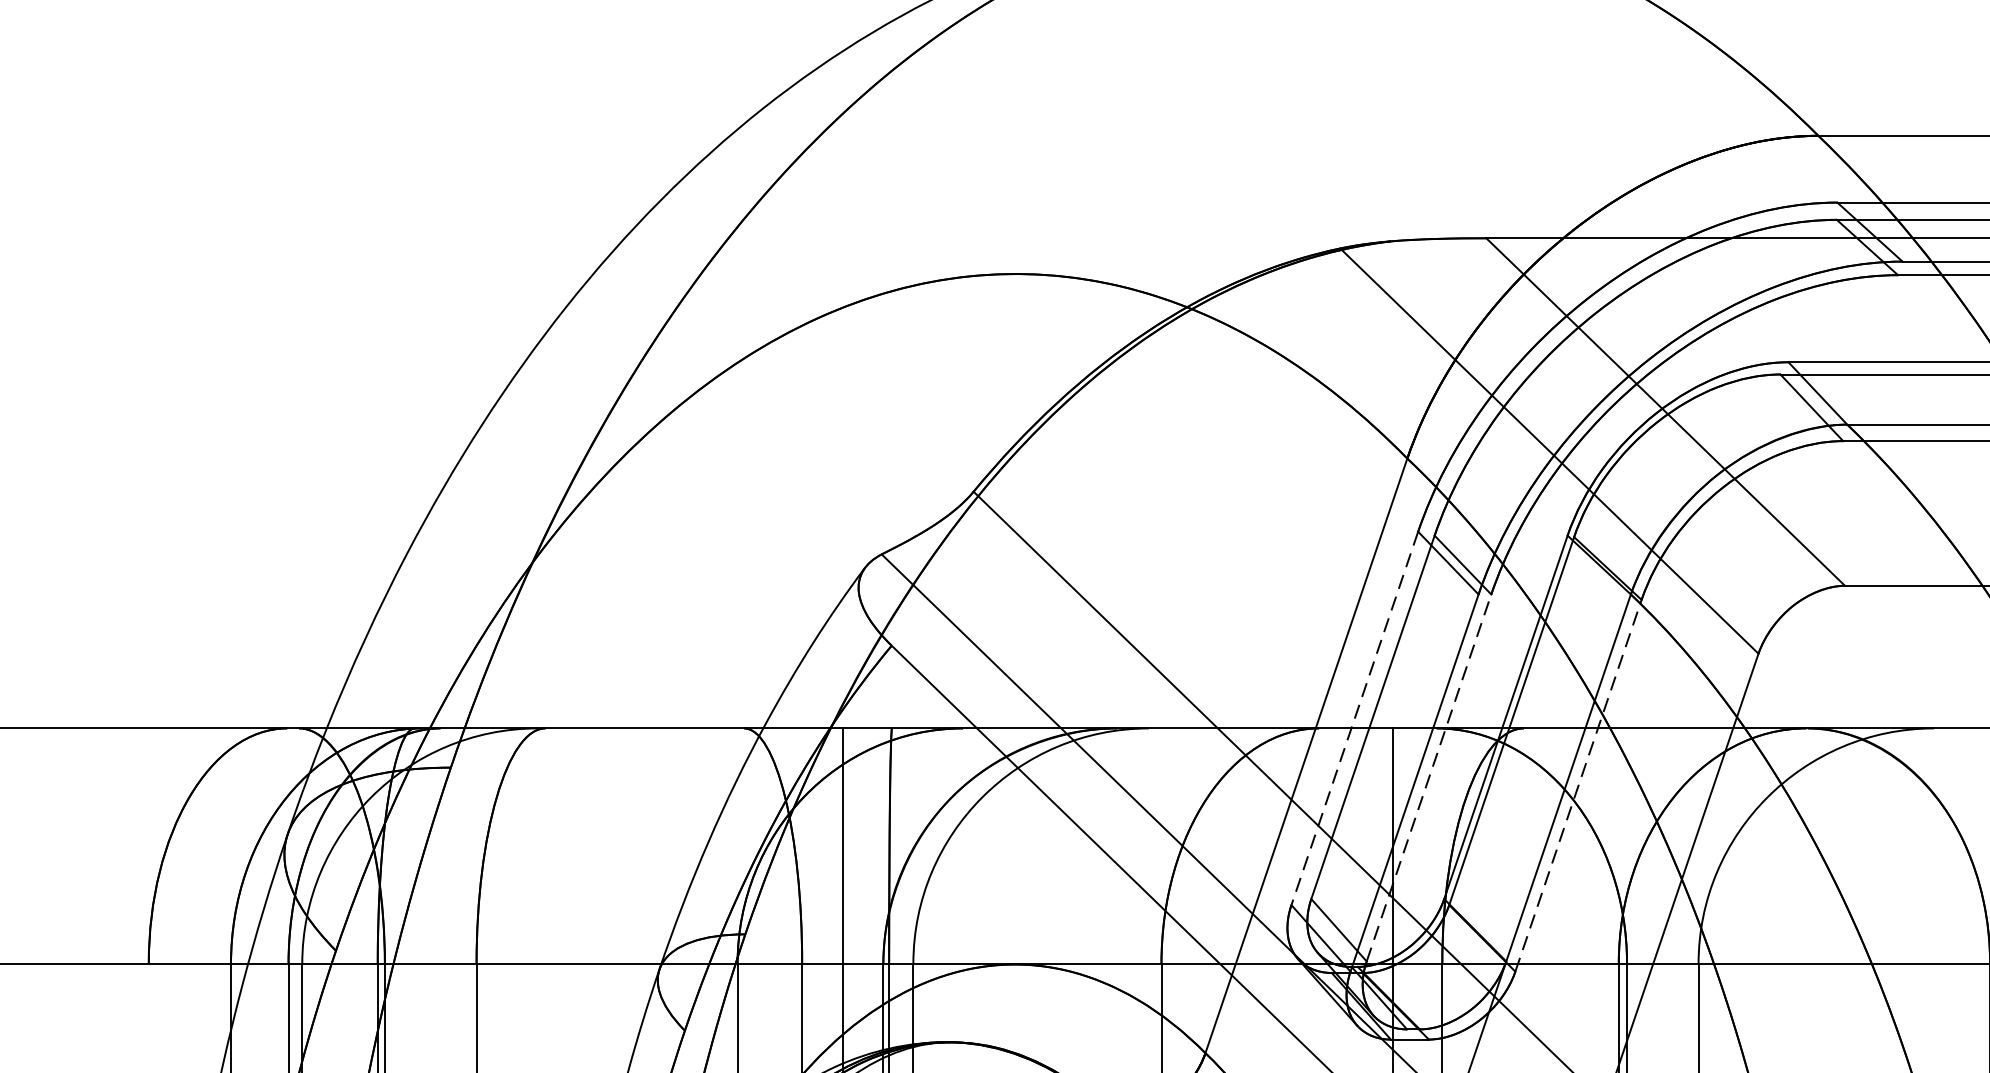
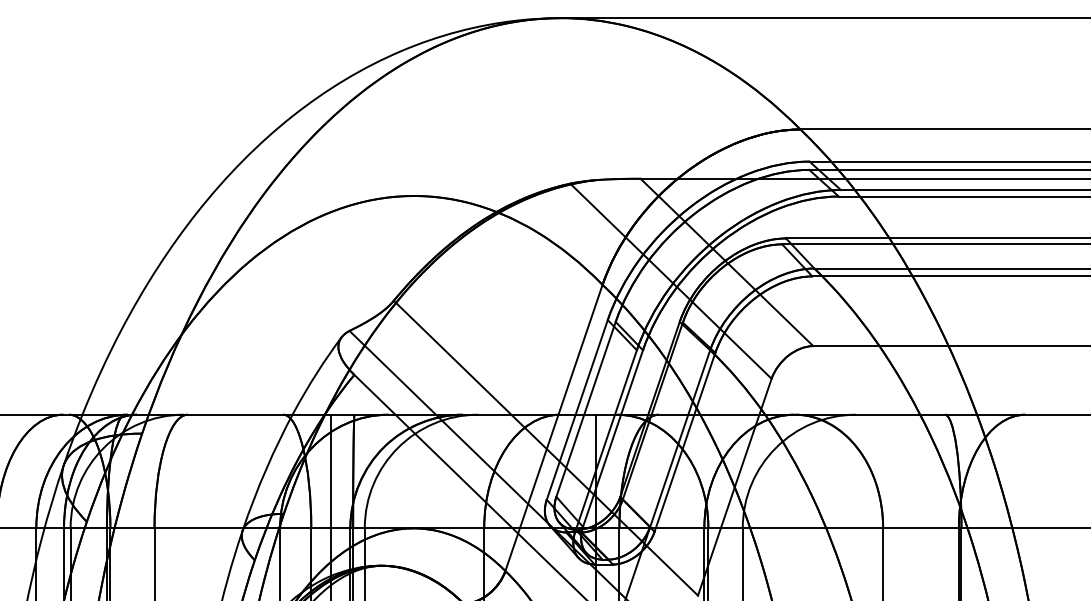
line: (1355, 717) -> (577, 409), dashed -> solid
line: (1430, 777) -> (613, 438), dashed -> solid
line: (1579, 784) -> (685, 441), dashed -> solid

